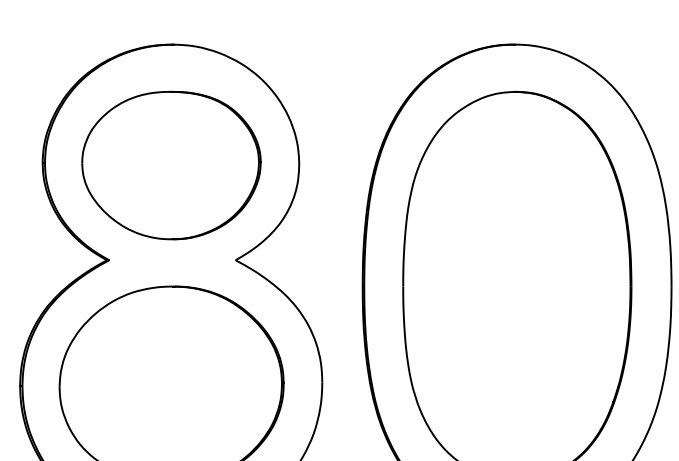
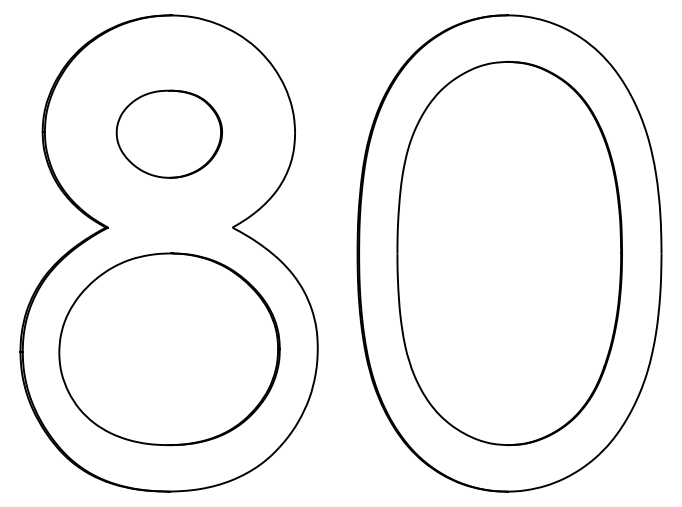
part: (171, 164) -> (169, 133), size x0.6

